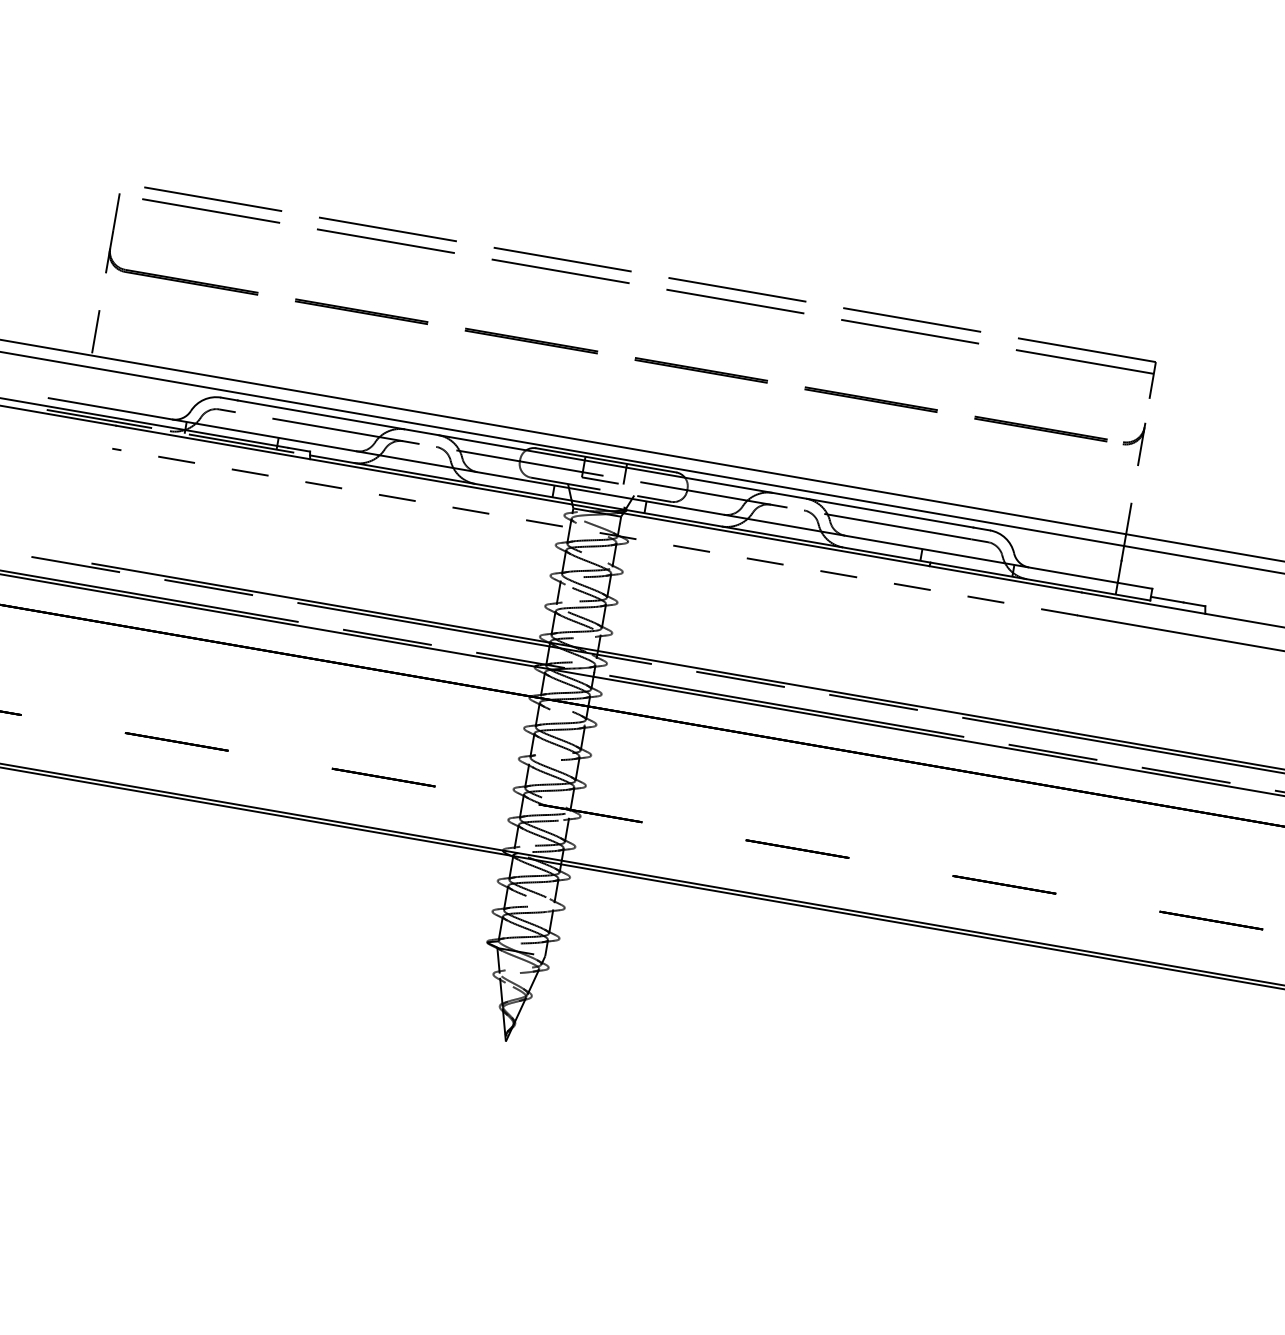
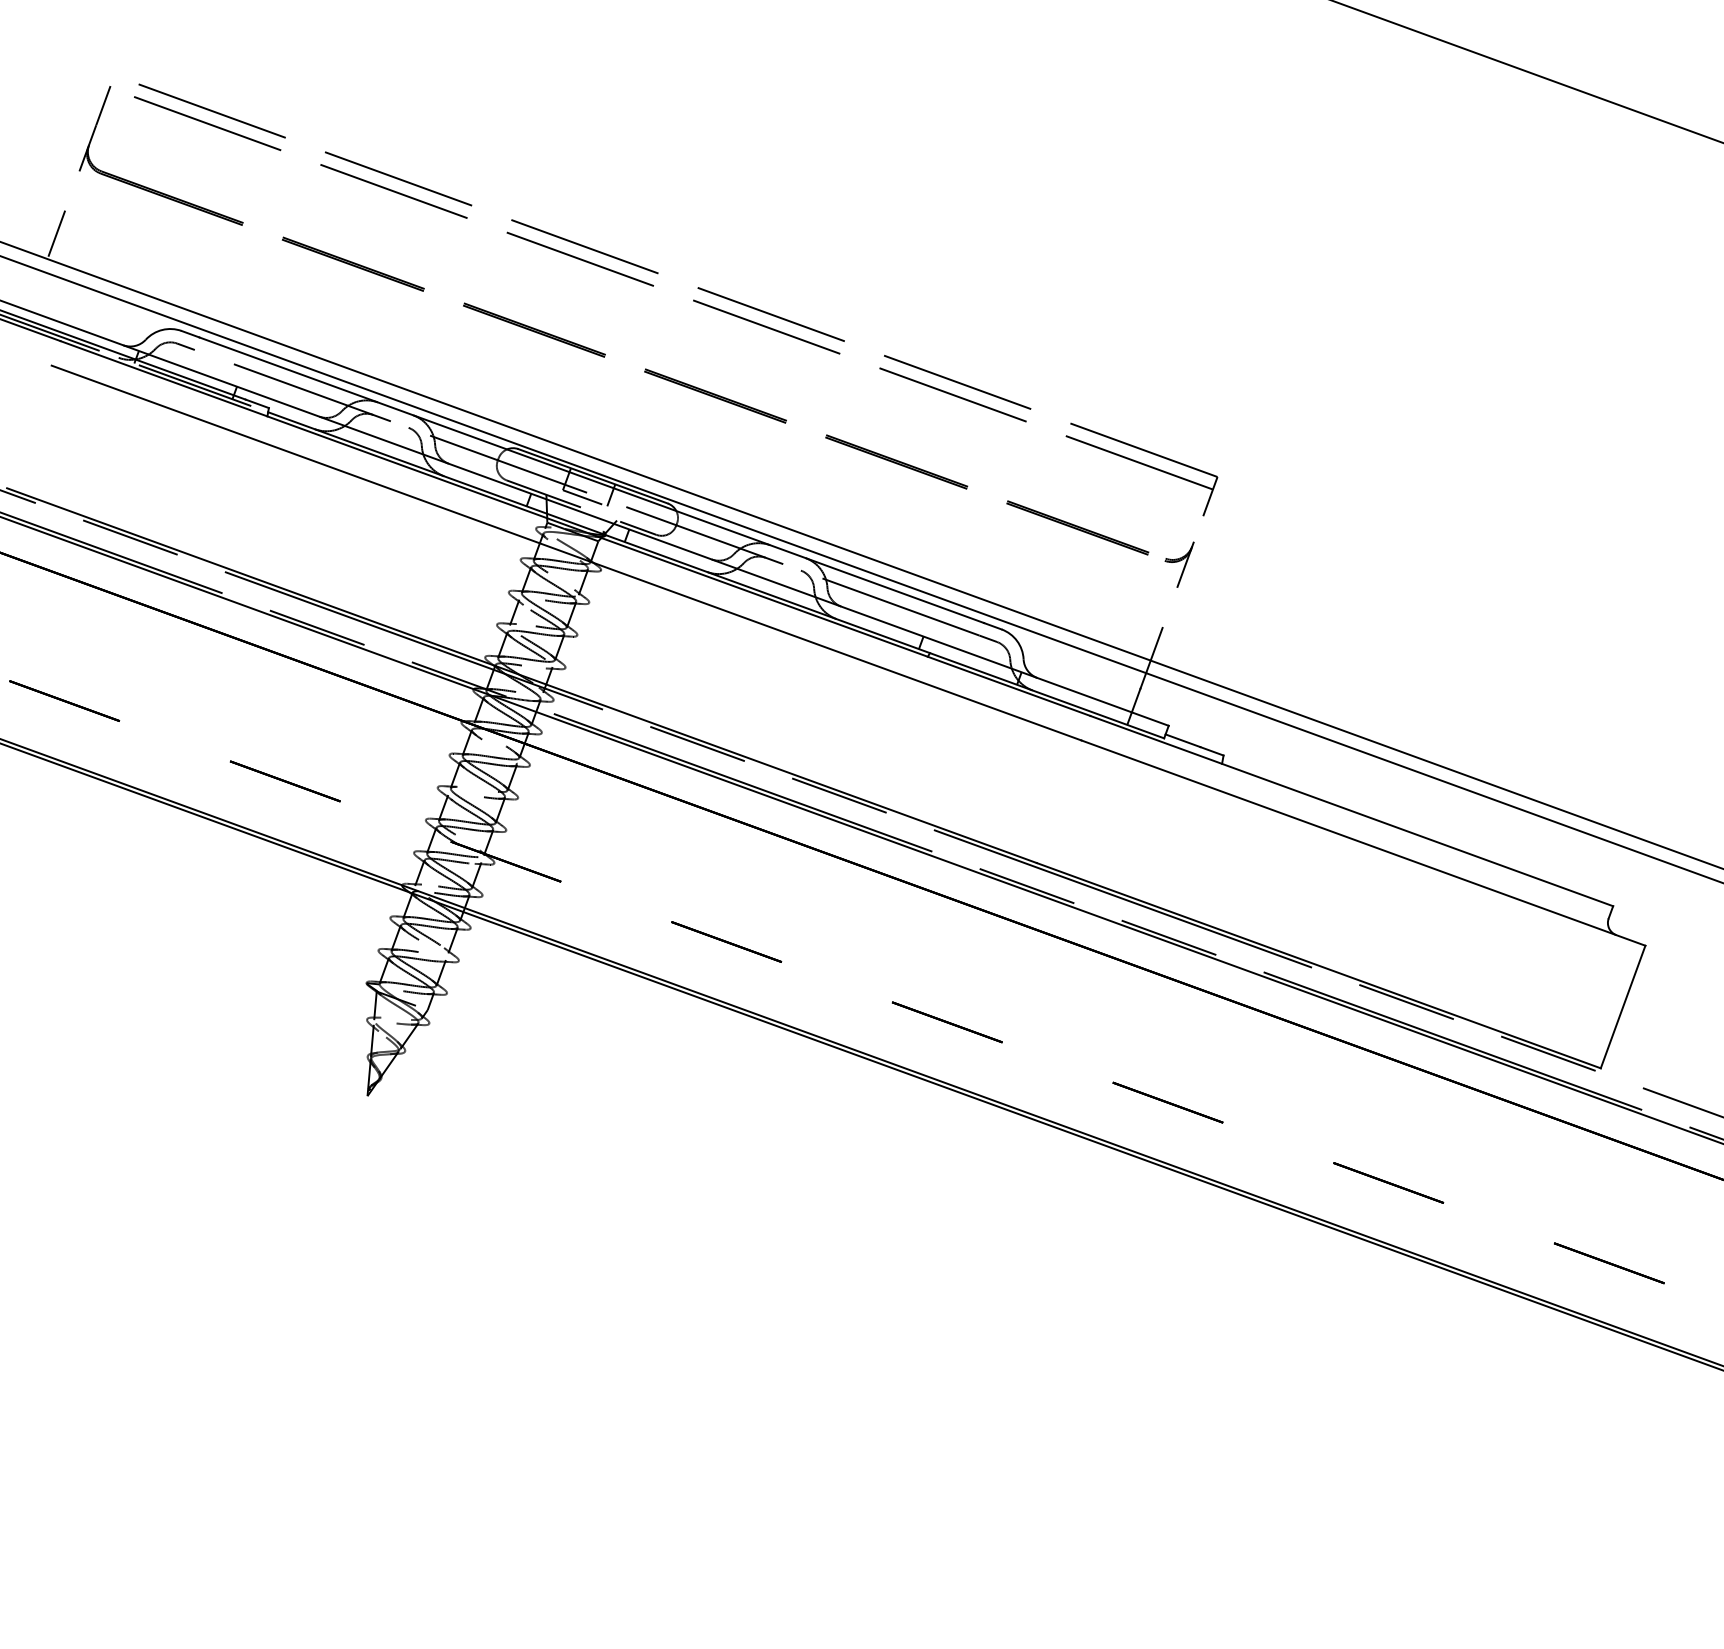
line: (595, 532) -> (566, 553), dashed -> solid

